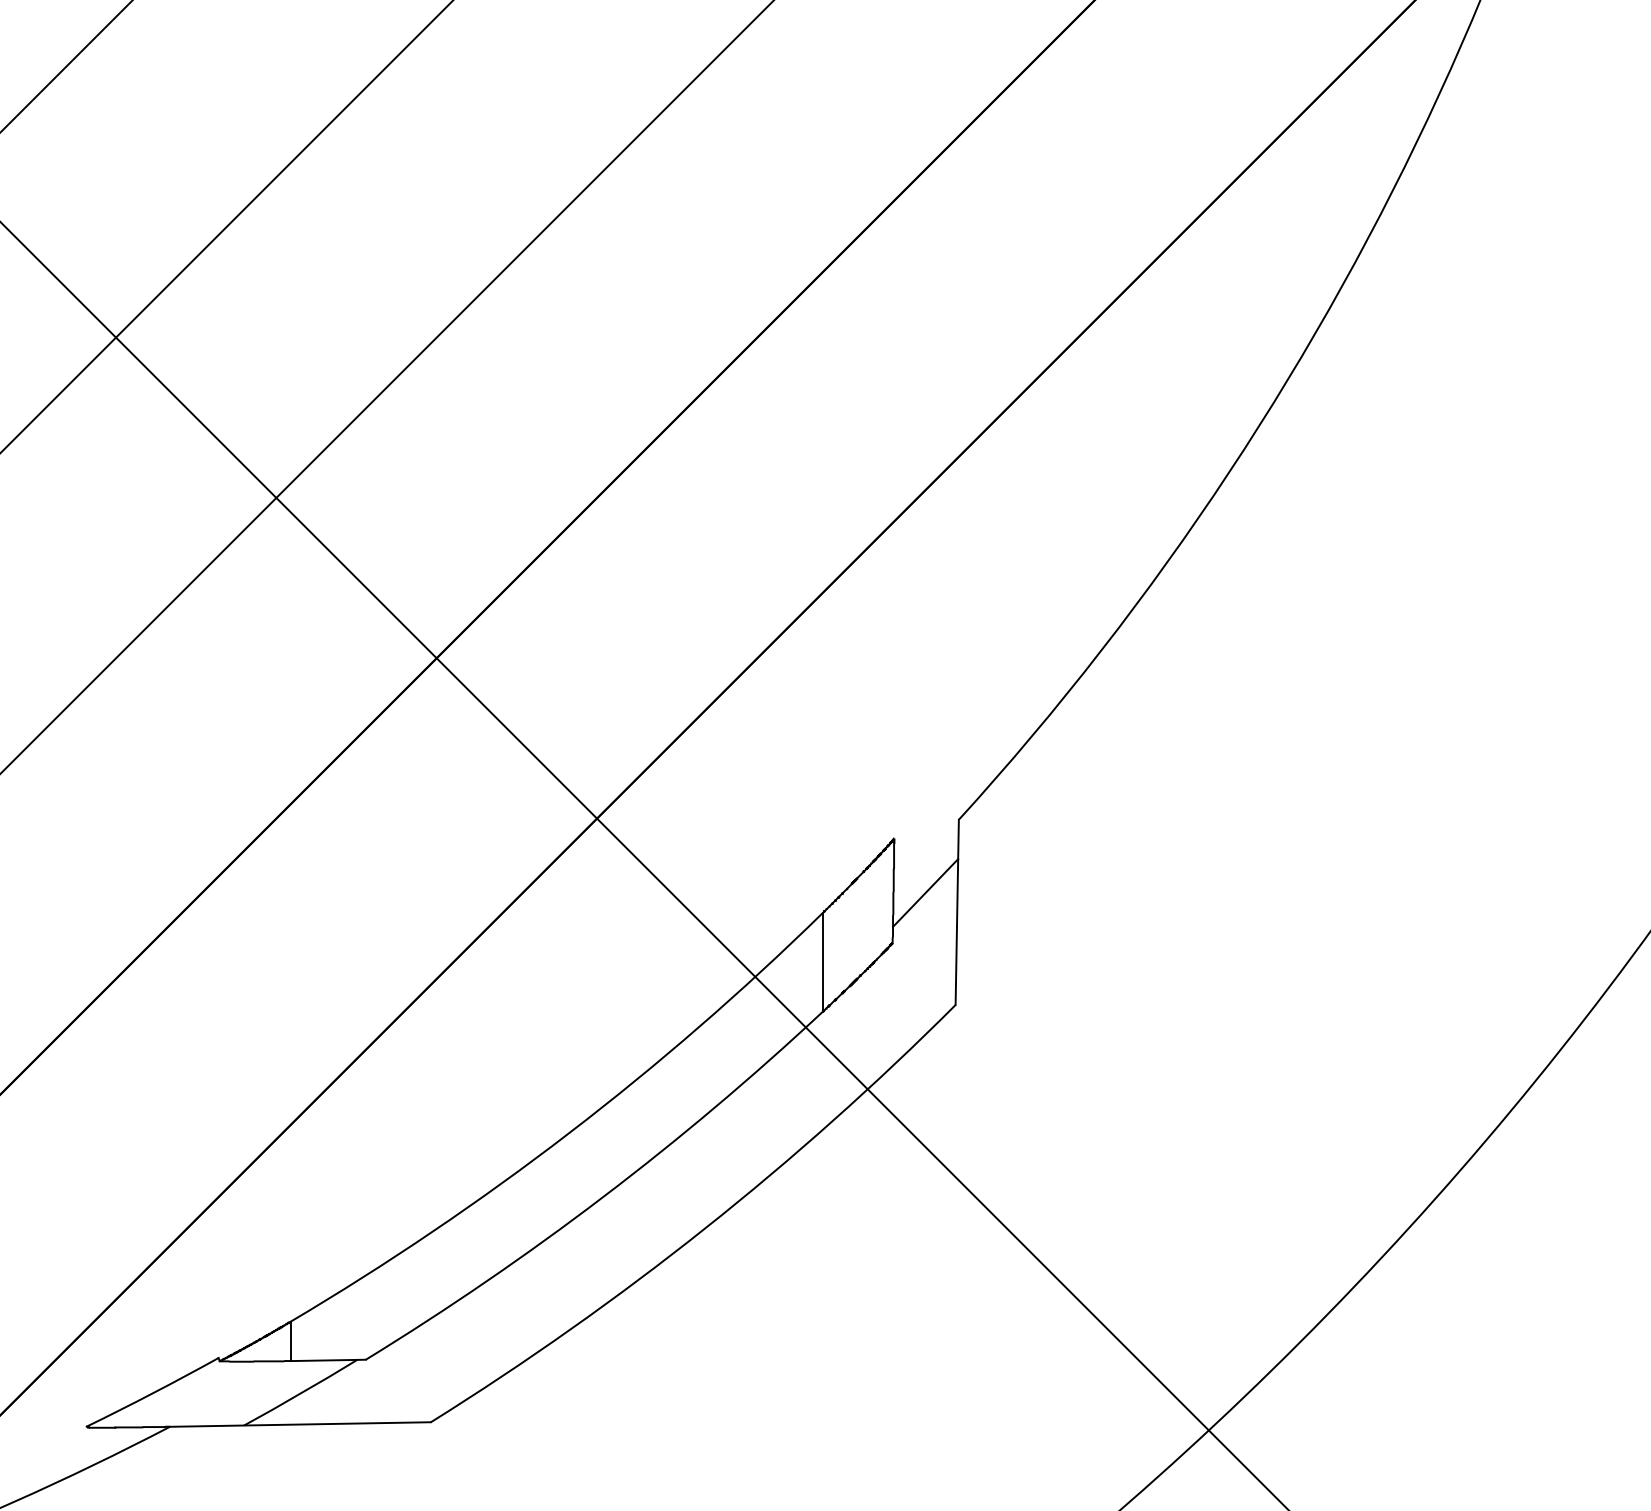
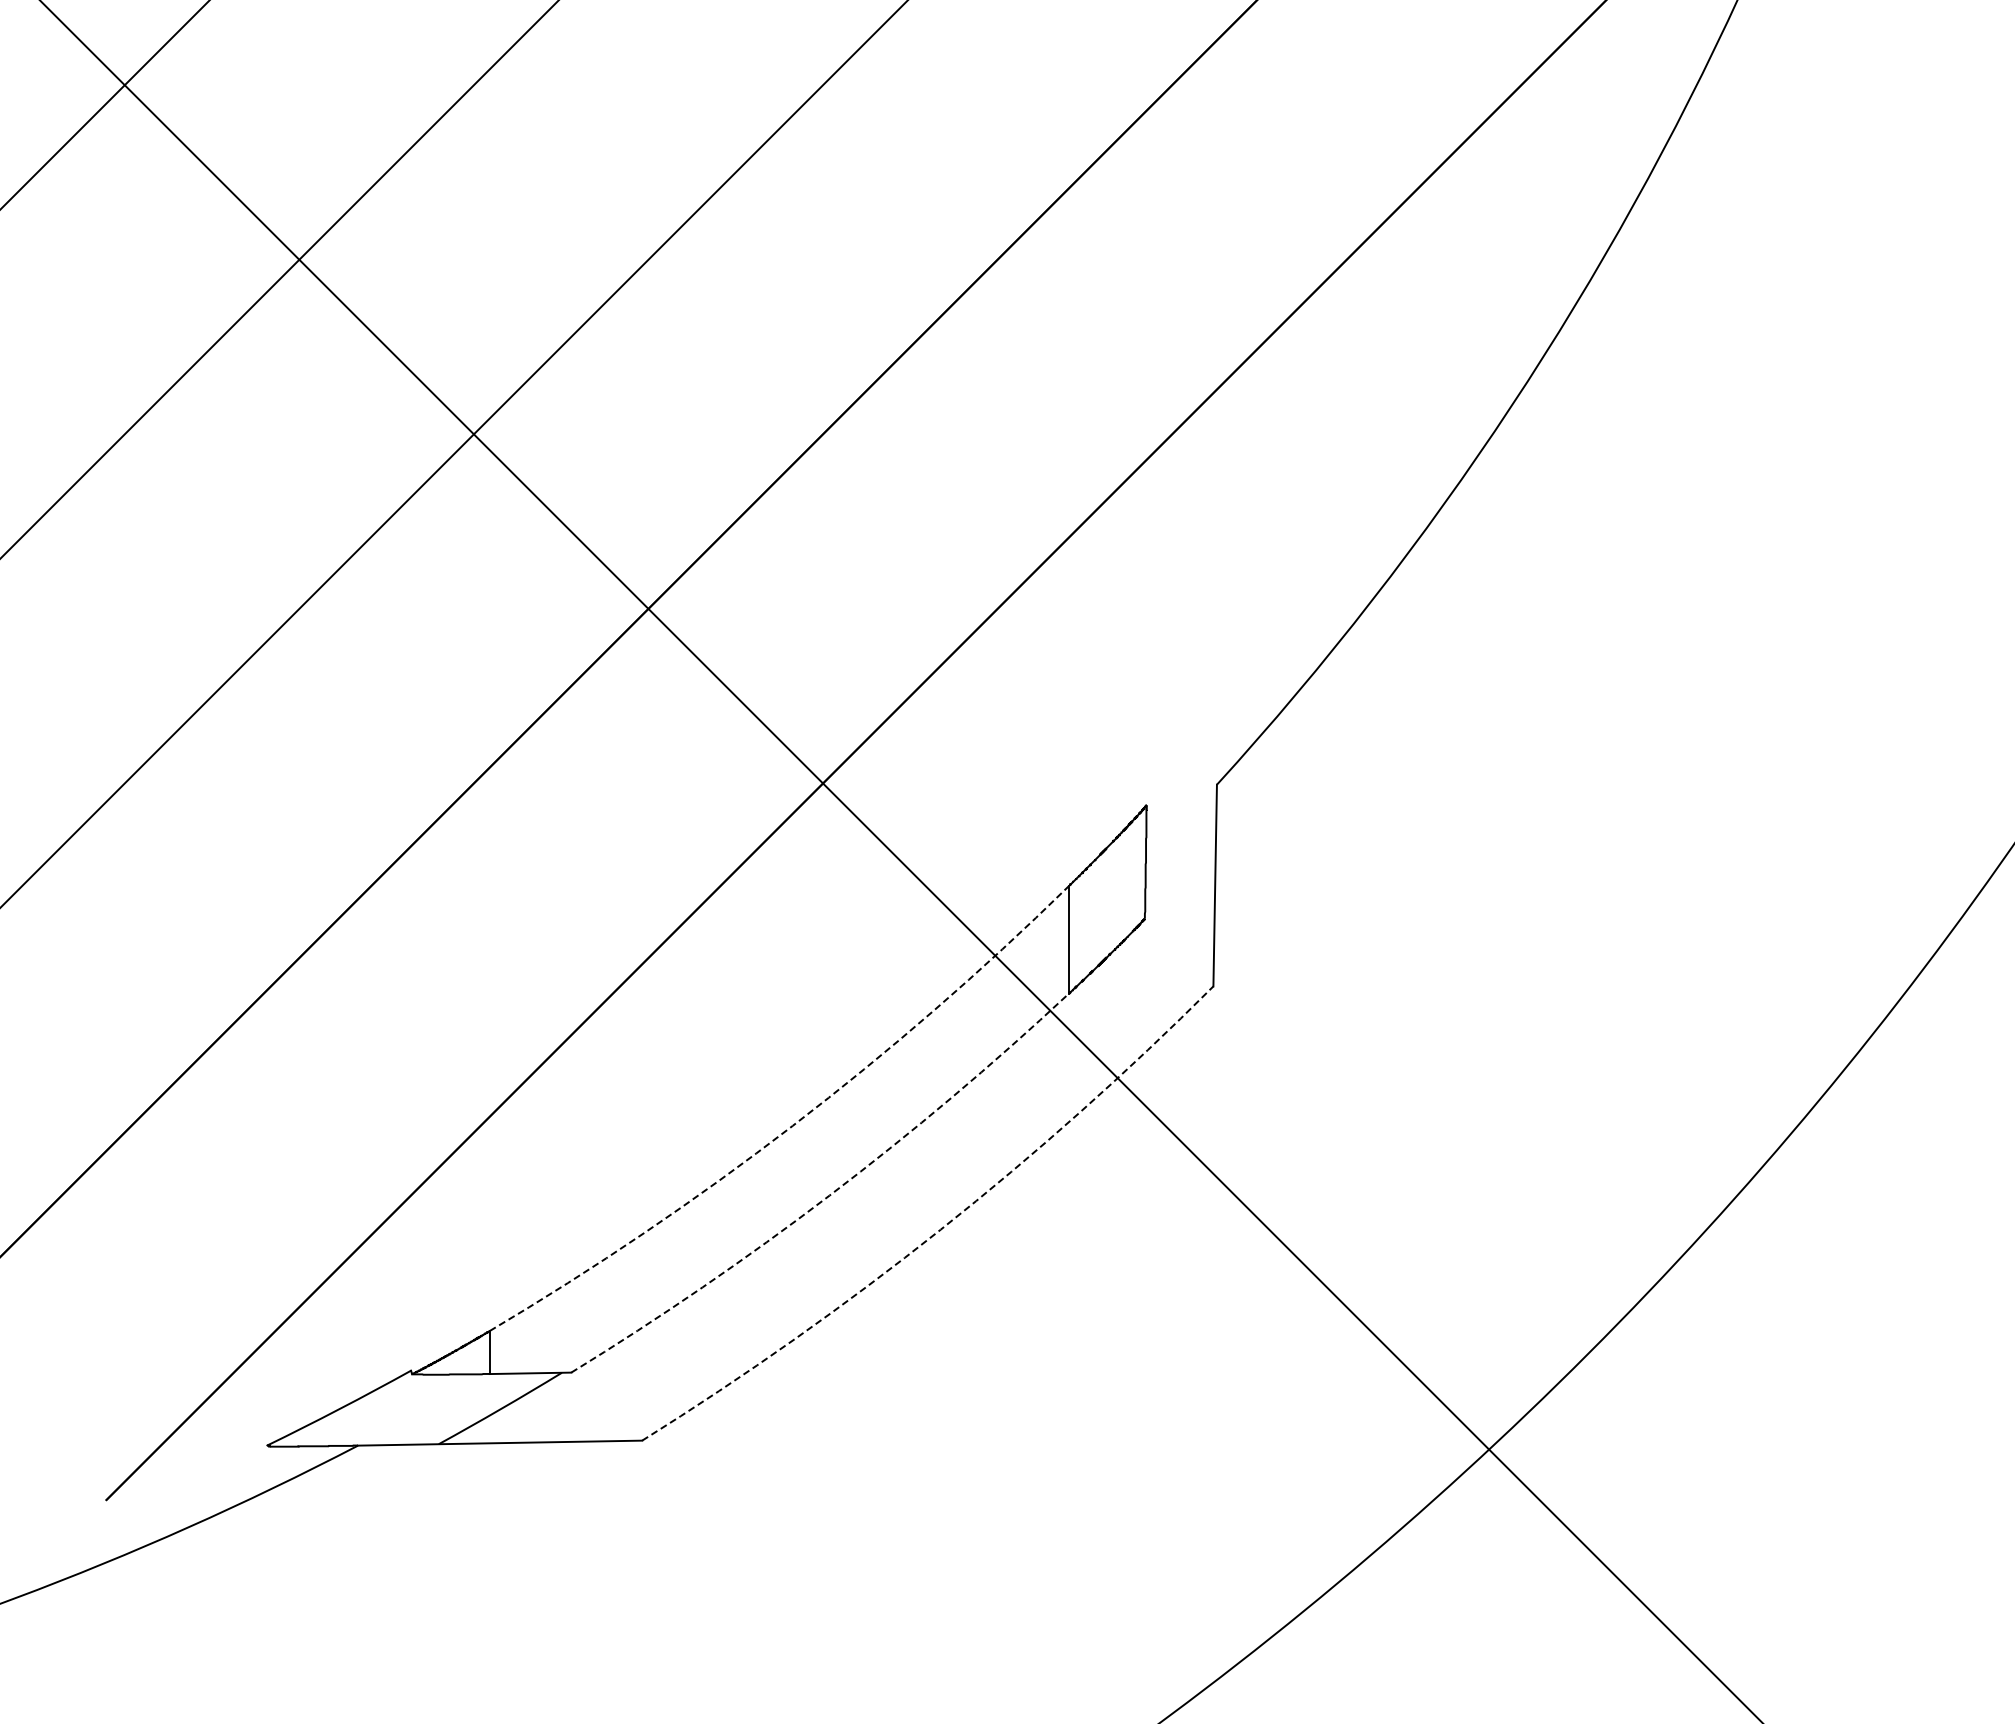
line: (925, 893) -> (1180, 864), removed
arc: (568, 1132) -> (792, 1125), solid -> dashed
arc: (602, 1197) -> (829, 1195), solid -> dashed
arc: (704, 1228) -> (940, 1229), solid -> dashed

